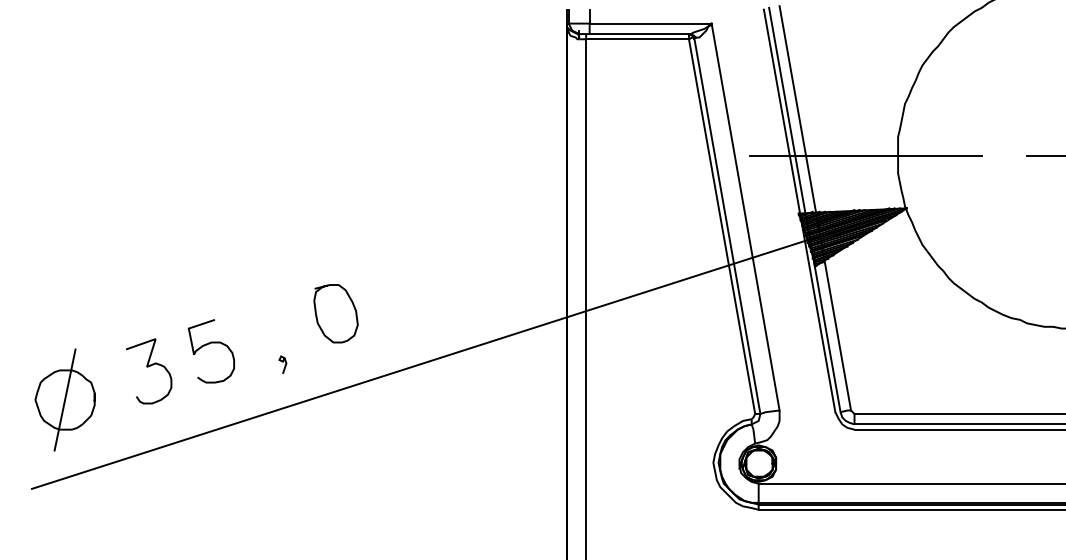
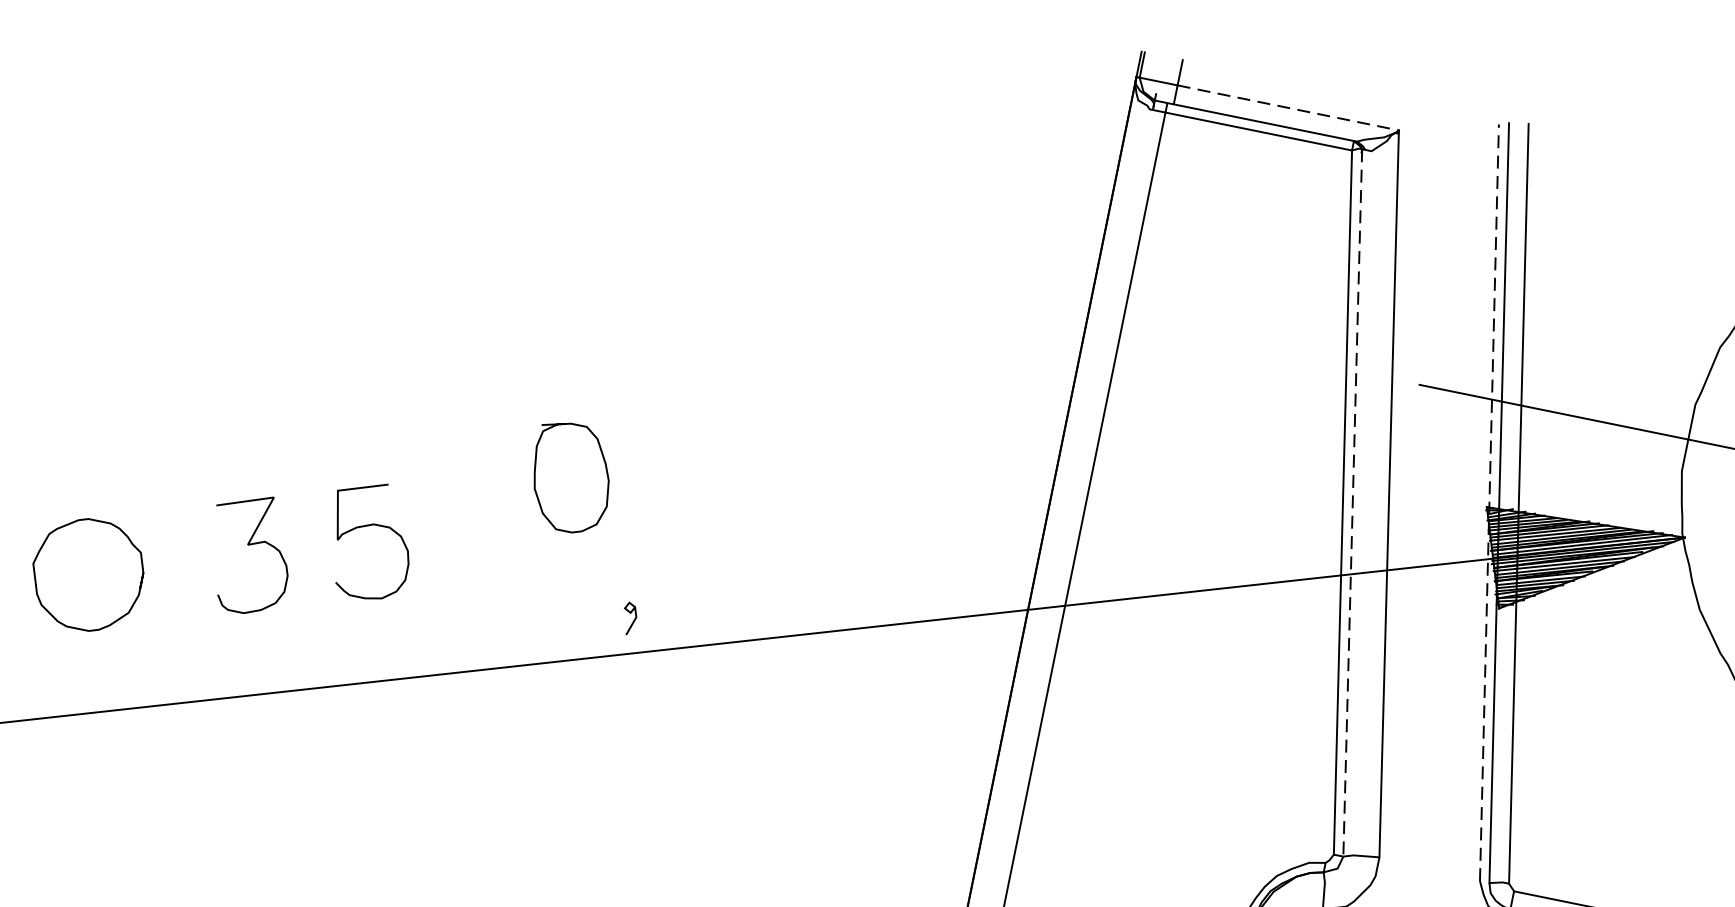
line: (650, 23) -> (1288, 107), solid -> dashed
line: (799, 210) -> (1489, 501), solid -> dashed
line: (727, 226) -> (1352, 504), solid -> dashed
part: (335, 313) -> (570, 477), moved
curve: (282, 362) -> (629, 614), moved
line: (64, 399) -> (86, 573), removed

